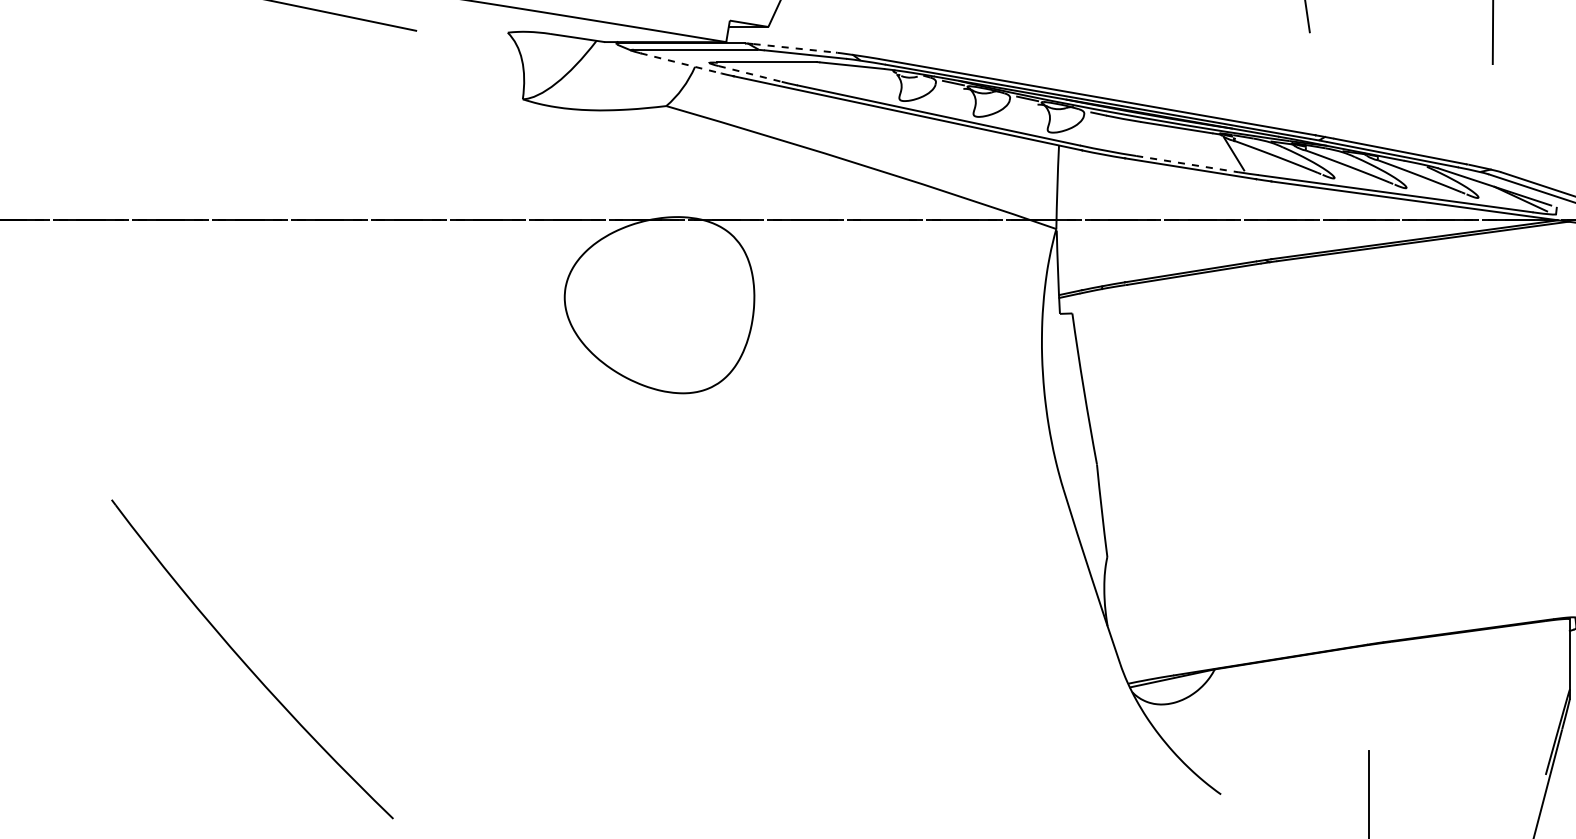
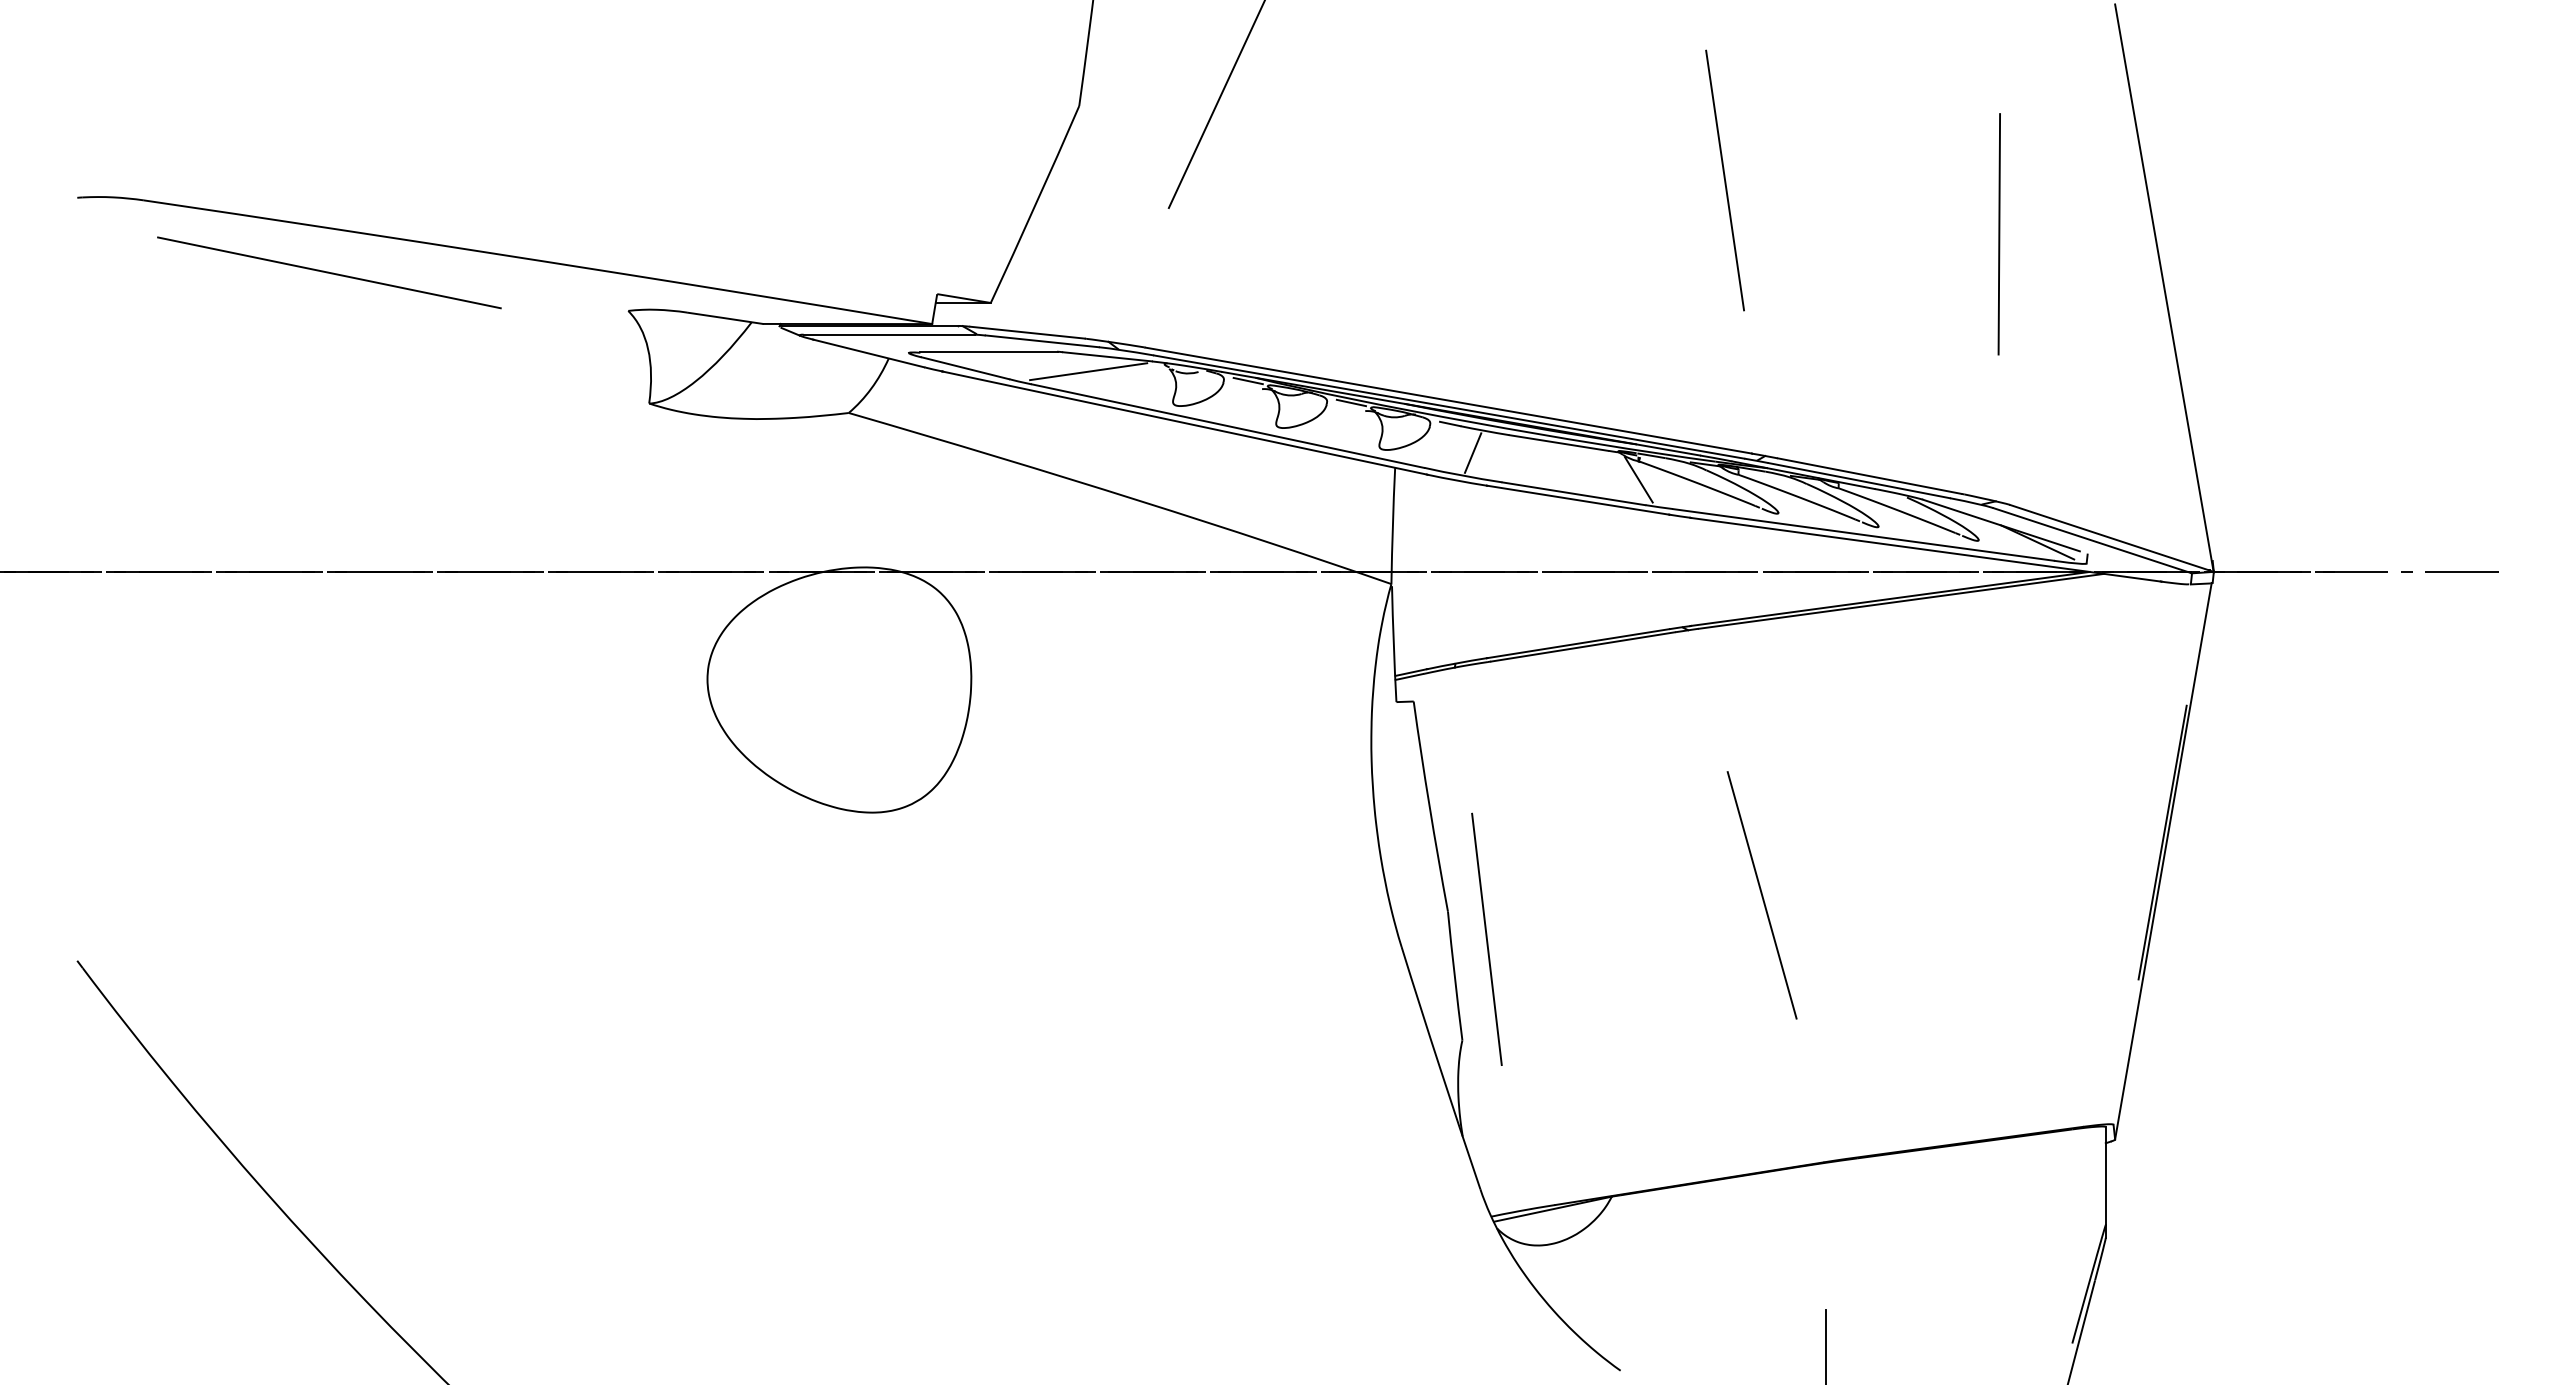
line: (794, 48) -> (1027, 332), dashed -> solid
line: (681, 63) -> (869, 353), dashed -> solid
line: (750, 74) -> (966, 368), dashed -> solid
line: (838, 76) -> (1088, 371), added
line: (1114, 134) -> (1472, 452), added
line: (1187, 163) -> (1574, 493), dashed -> solid
line: (1322, 452) -> (1761, 895), added
line: (1124, 483) -> (1486, 938), added

